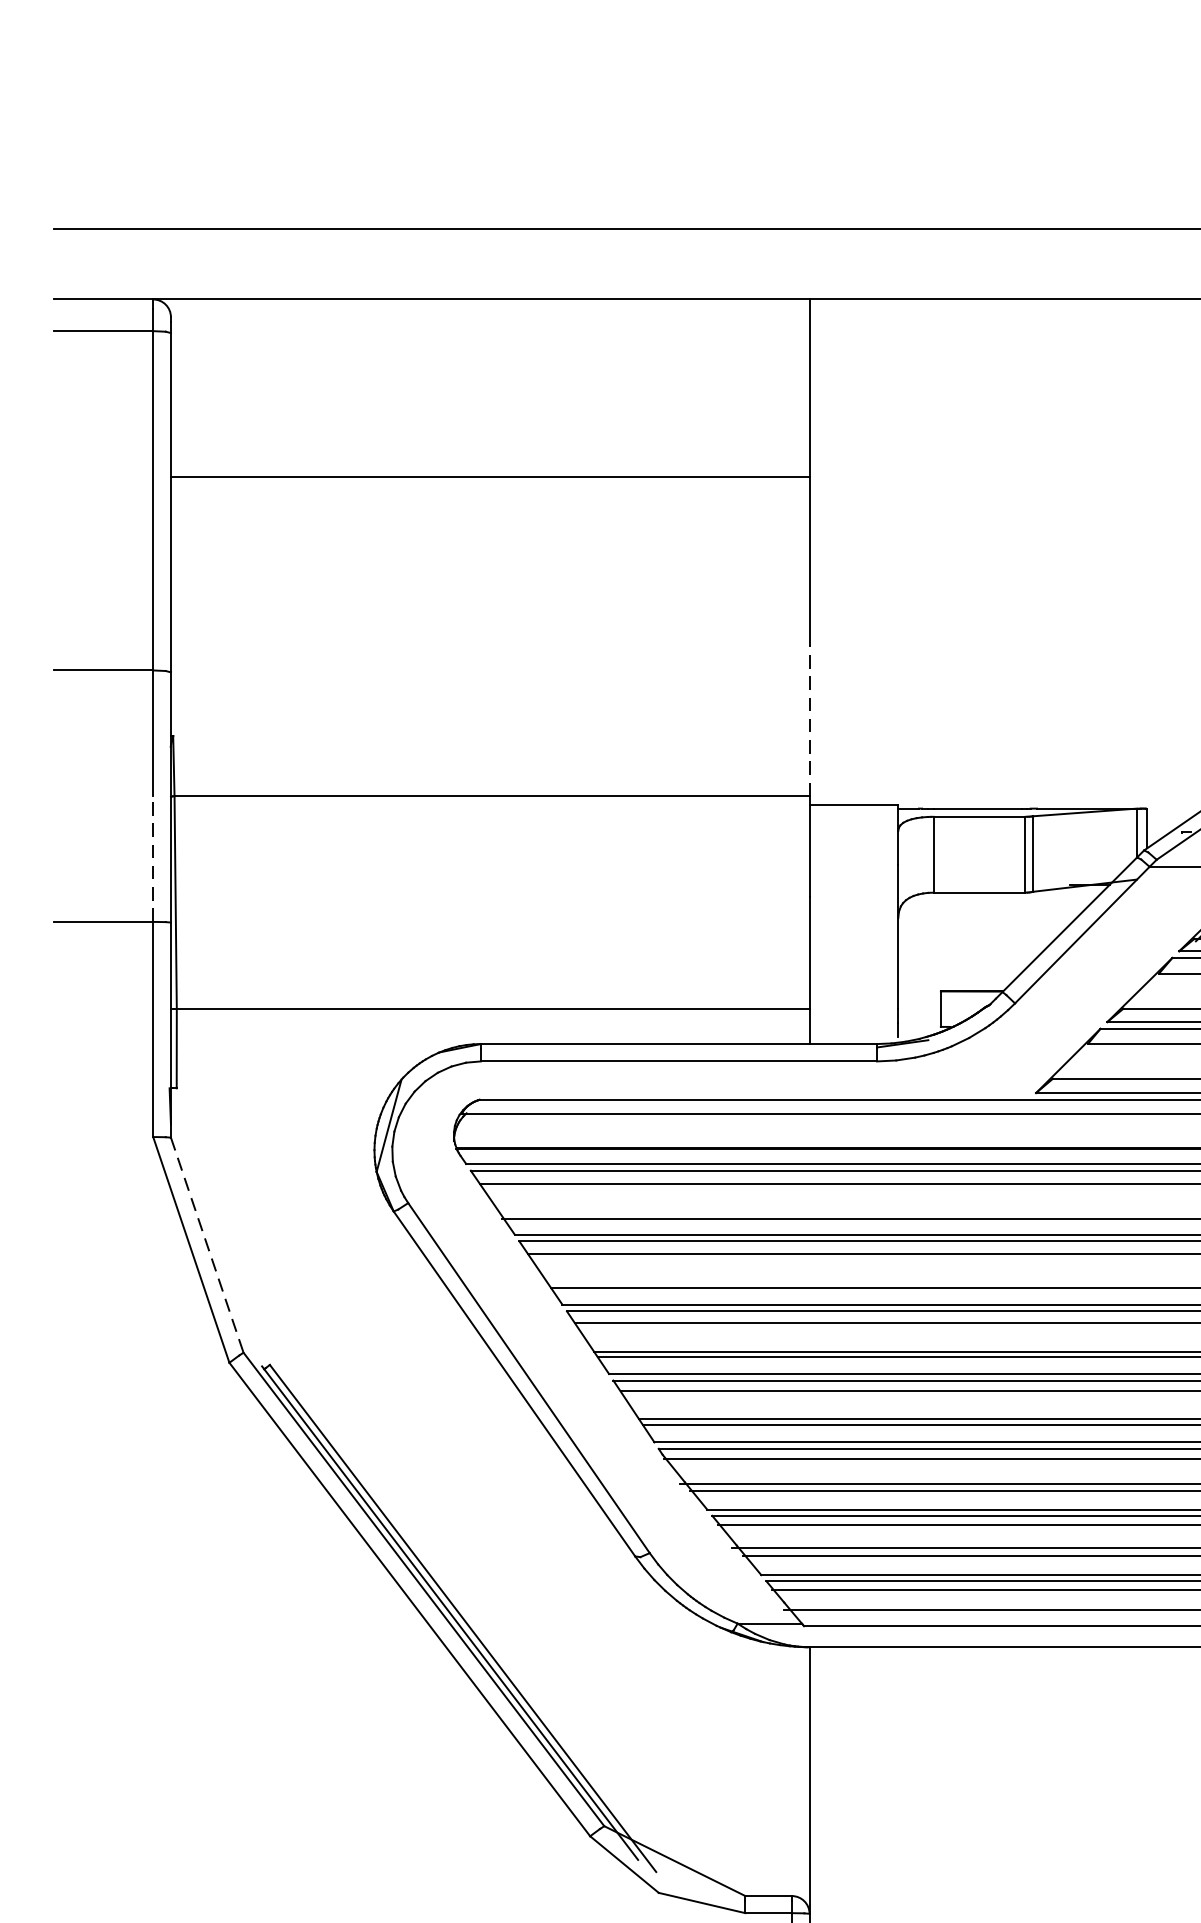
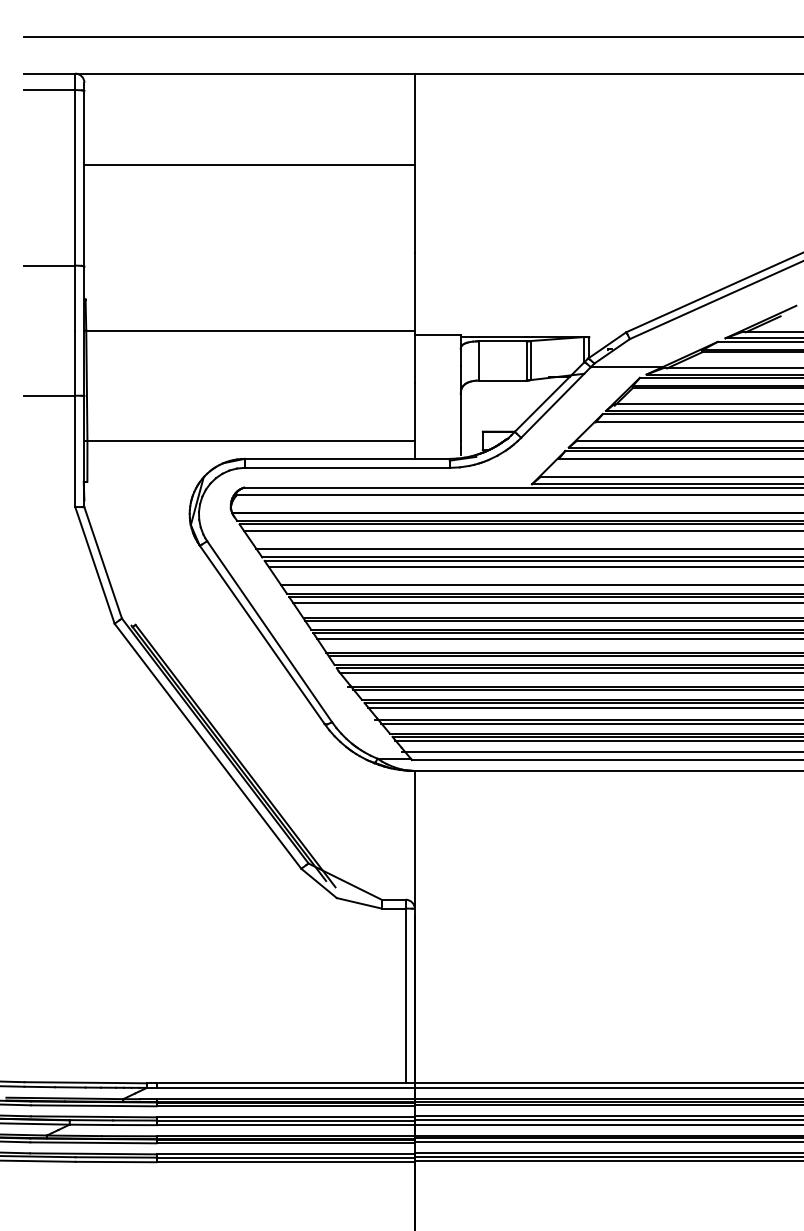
line: (808, 720) -> (414, 291), dashed -> solid
line: (153, 859) -> (75, 363), dashed -> solid
line: (207, 1244) -> (103, 562), dashed -> solid

